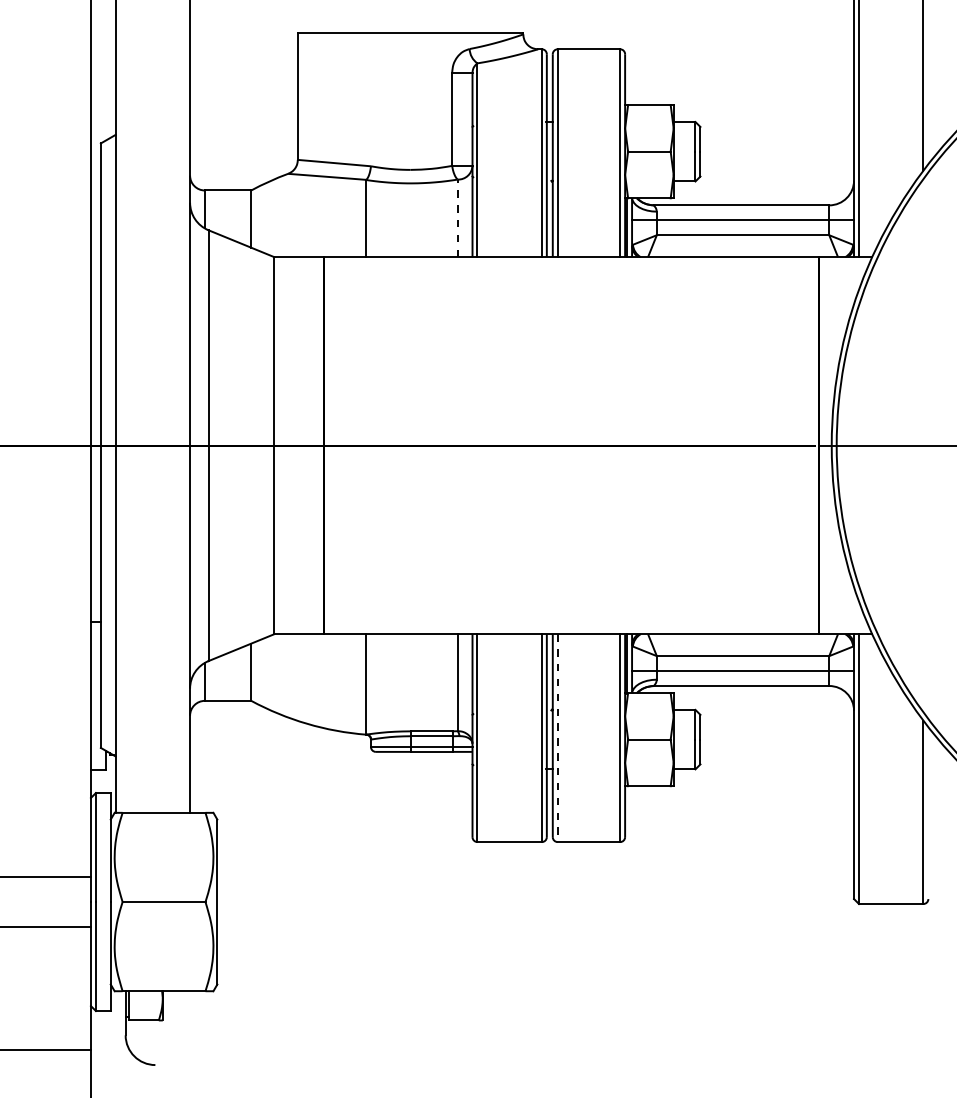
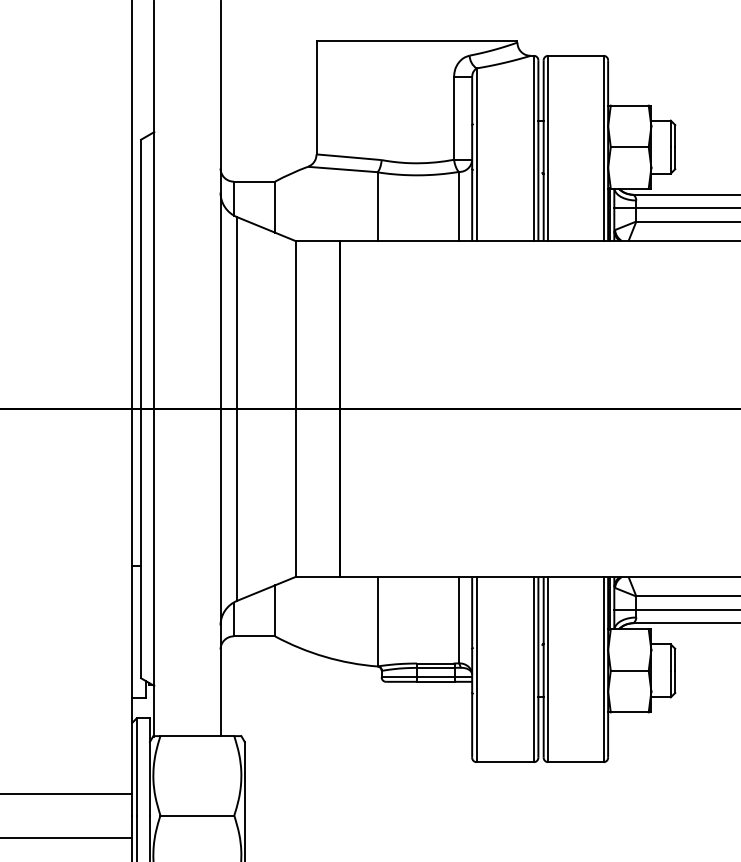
line: (457, 218) -> (458, 206), dashed -> solid
line: (557, 738) -> (547, 669), dashed -> solid

